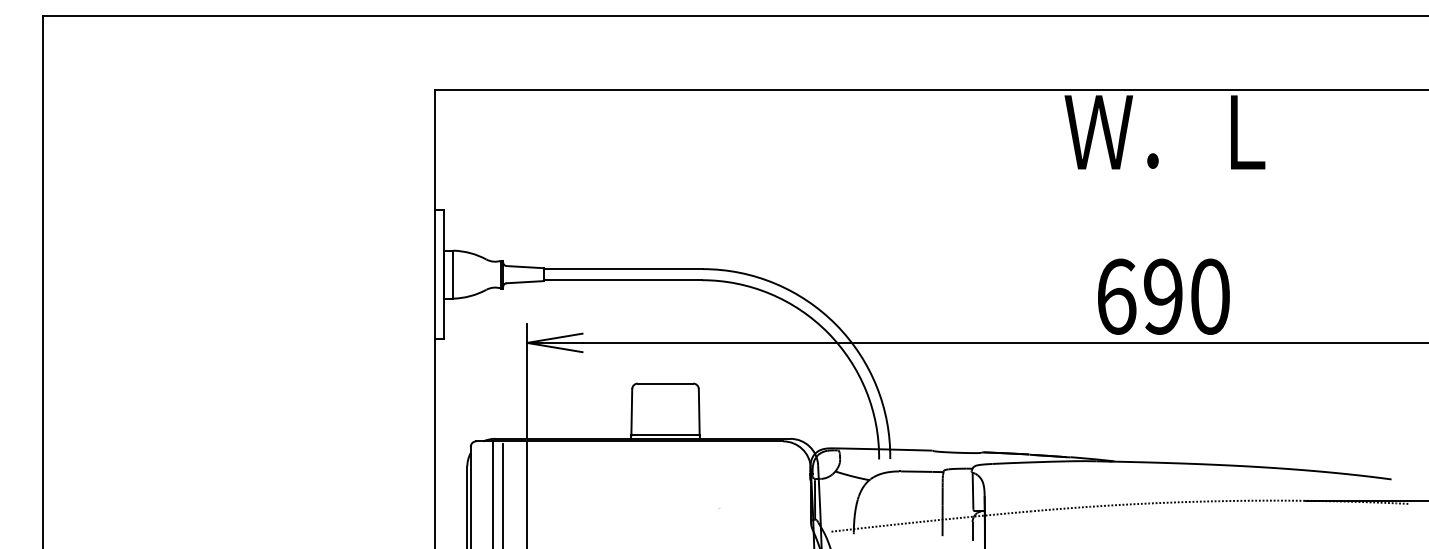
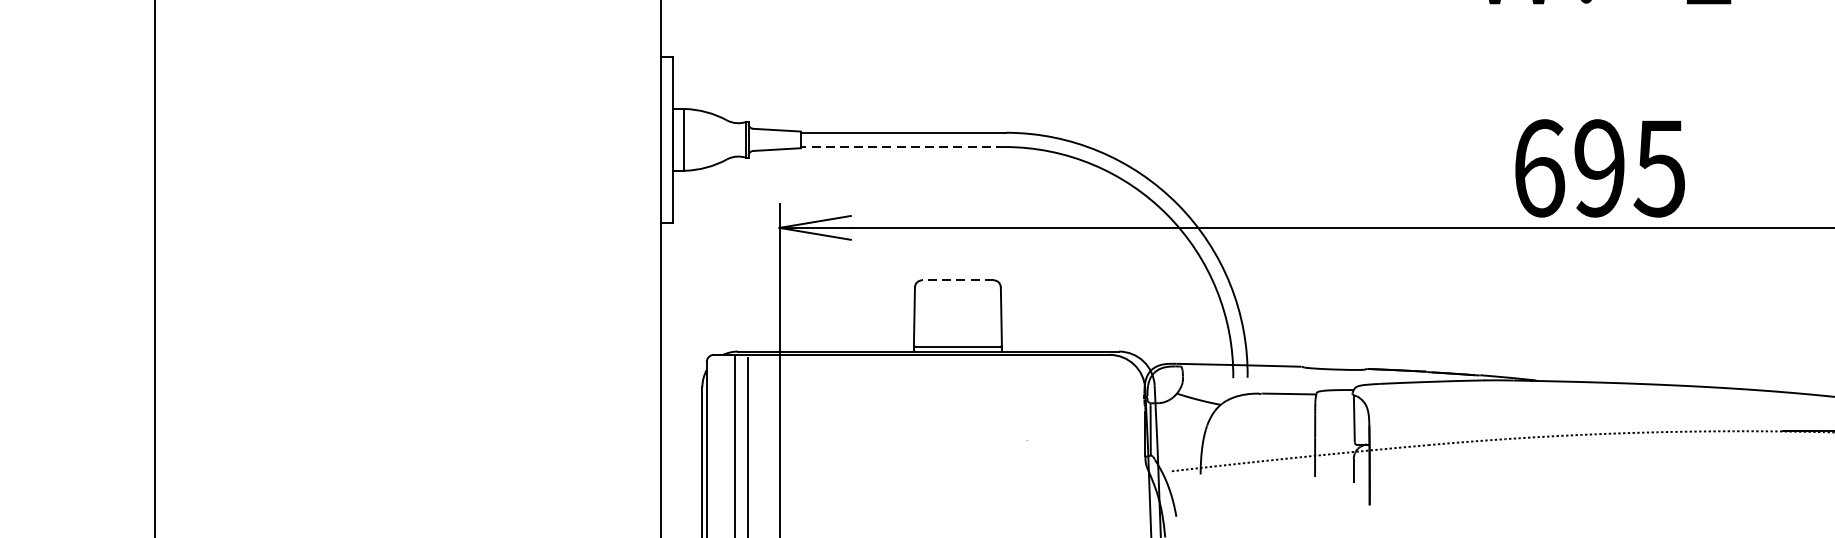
line: (622, 280) -> (902, 147), solid -> dashed
text: (1209, 296) -> (1659, 168), 690 -> 695
line: (665, 383) -> (957, 280), solid -> dashed

